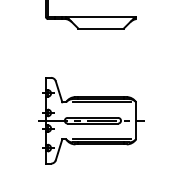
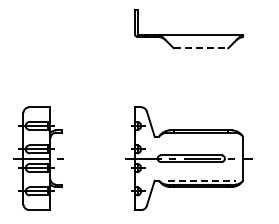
line: (101, 28) -> (201, 48), solid -> dashed
line: (101, 102) -> (201, 136), removed
line: (102, 138) -> (202, 180), solid -> dashed

